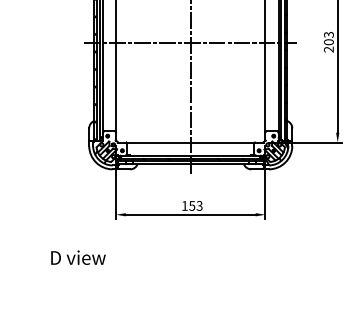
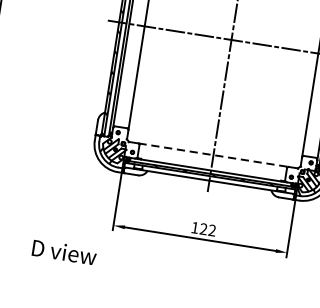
line: (190, 142) -> (213, 155), solid -> dashed
text: (195, 205) -> (207, 229), 153 -> 122
text: (78, 257) -> (64, 252), moved

